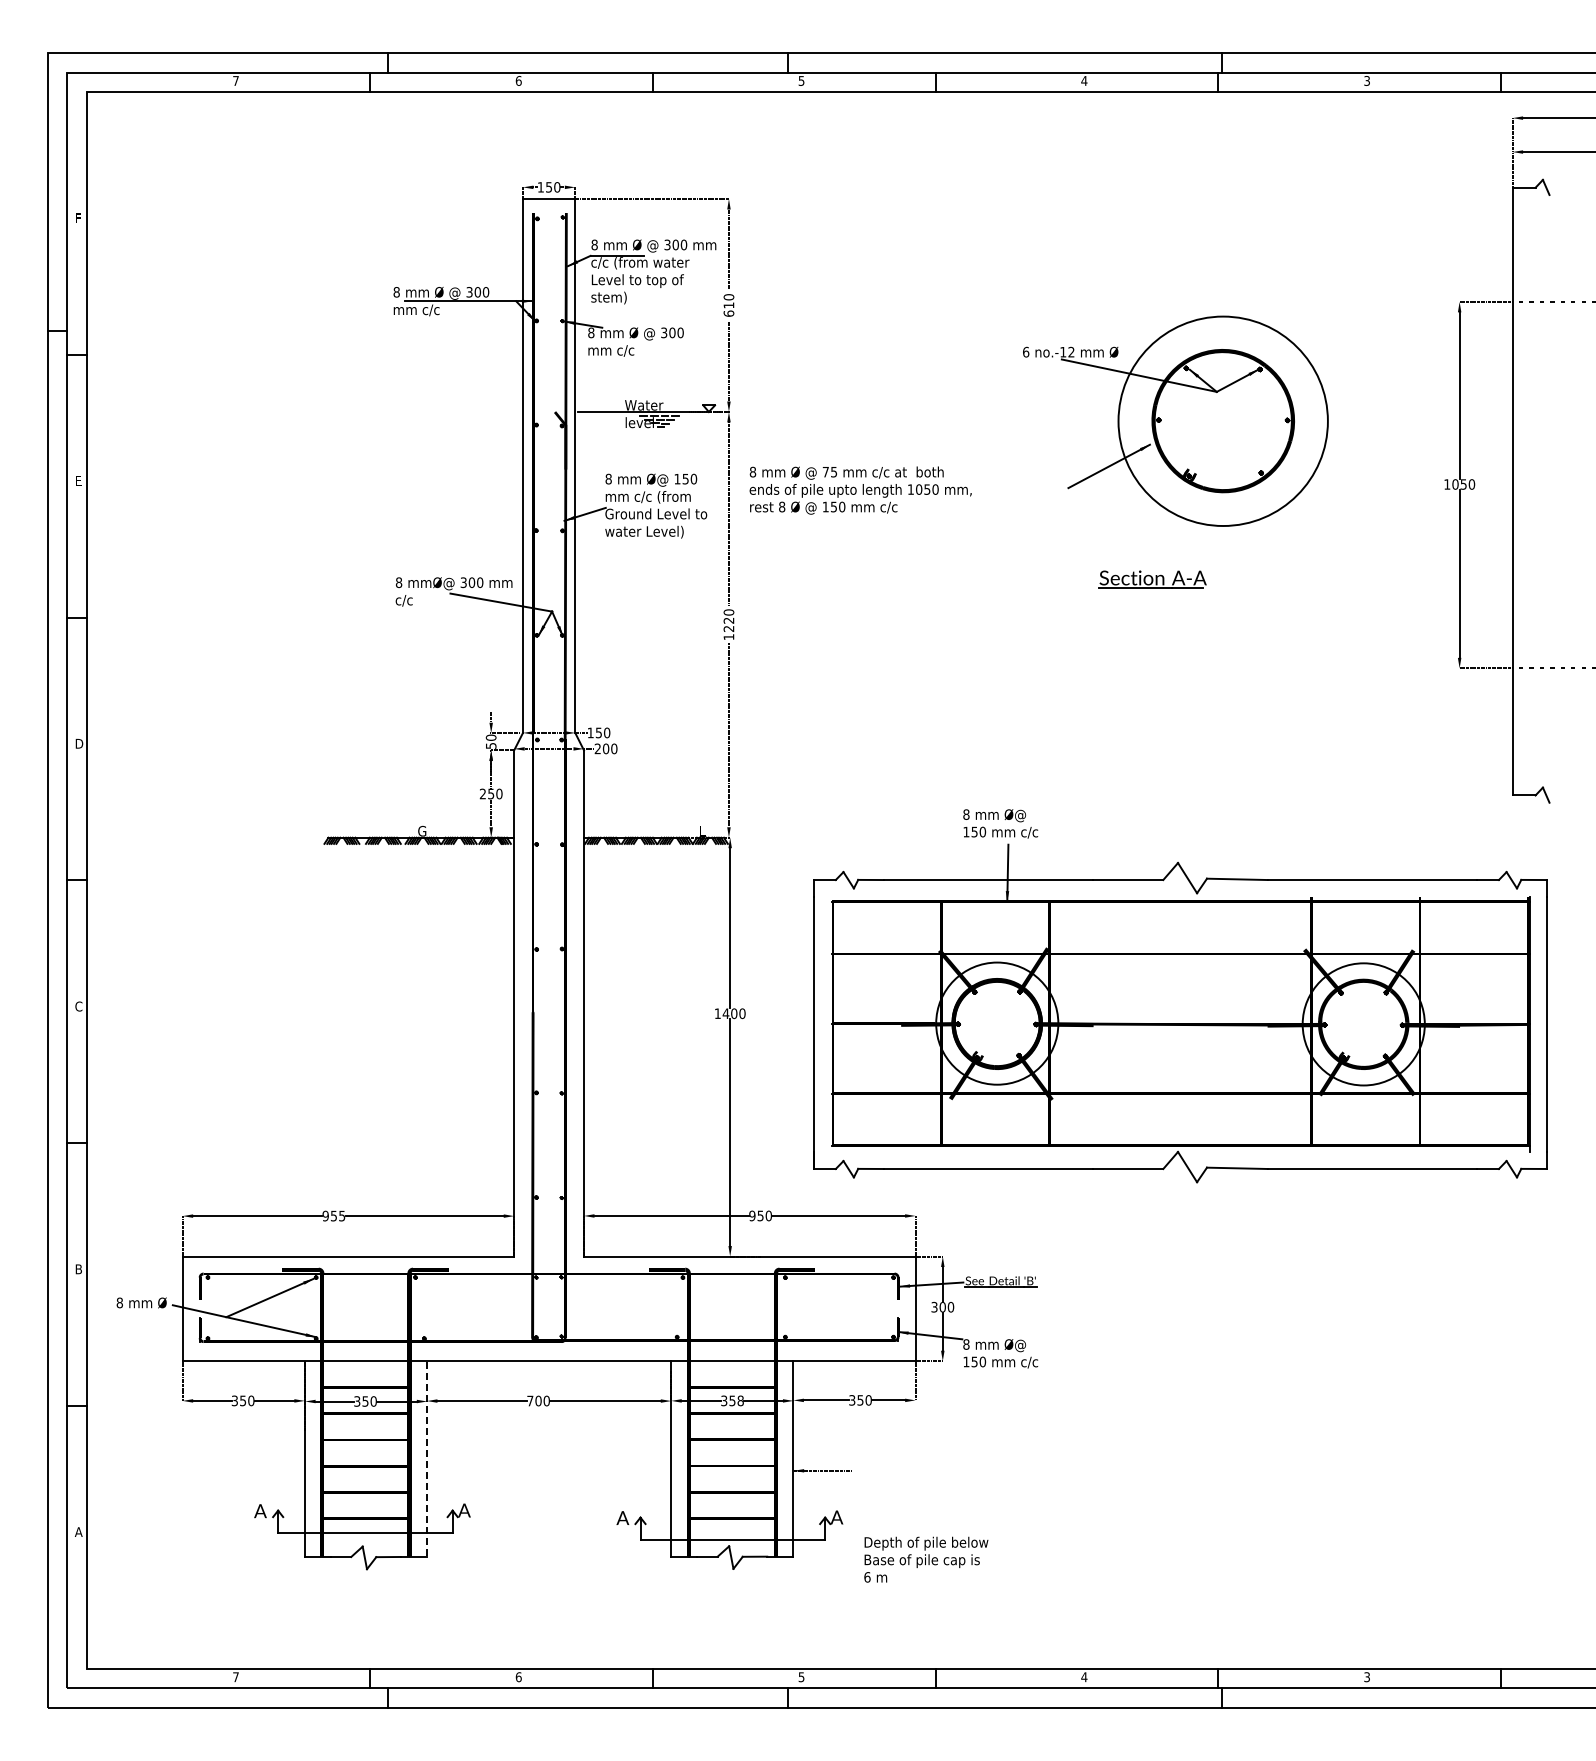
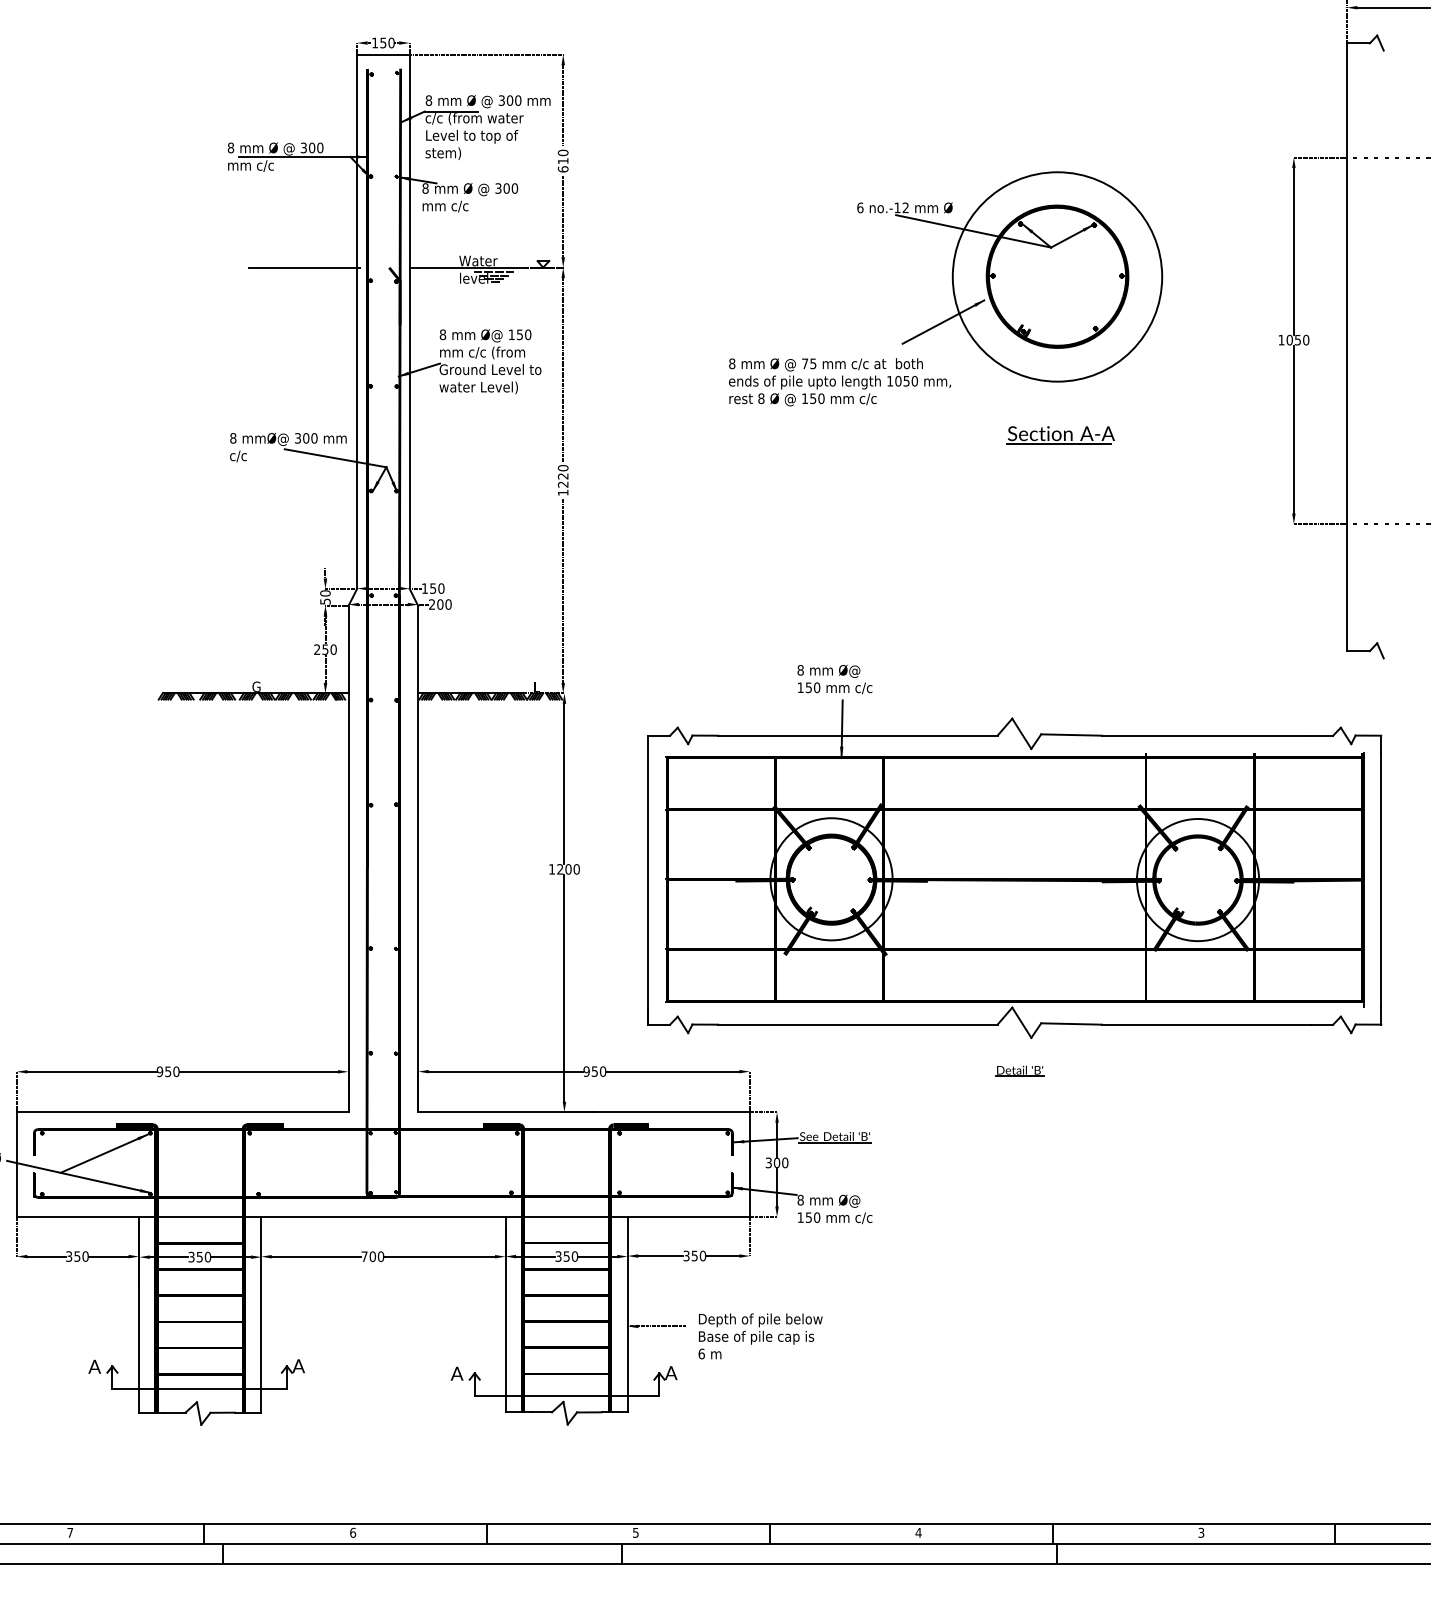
line: (470, 411) -> (304, 267), added
text: (860, 490) -> (839, 382), moved
part: (1152, 579) -> (1060, 435), moved
text: (725, 1013) -> (559, 869), 1400 -> 1200
text: (342, 1215) -> (176, 1071), 955 -> 950
part: (1185, 1215) -> (1019, 1071), added
text: (740, 1400) -> (574, 1256), 358 -> 350
line: (426, 1459) -> (260, 1315), dashed -> solid
text: (926, 1559) -> (760, 1336), moved

